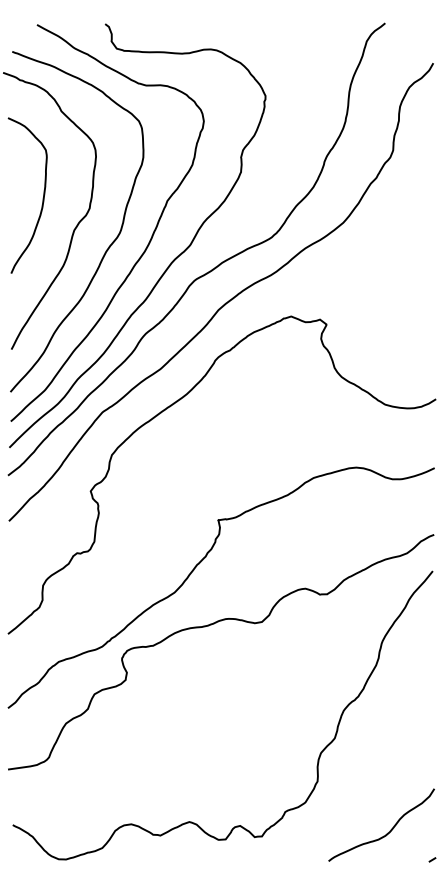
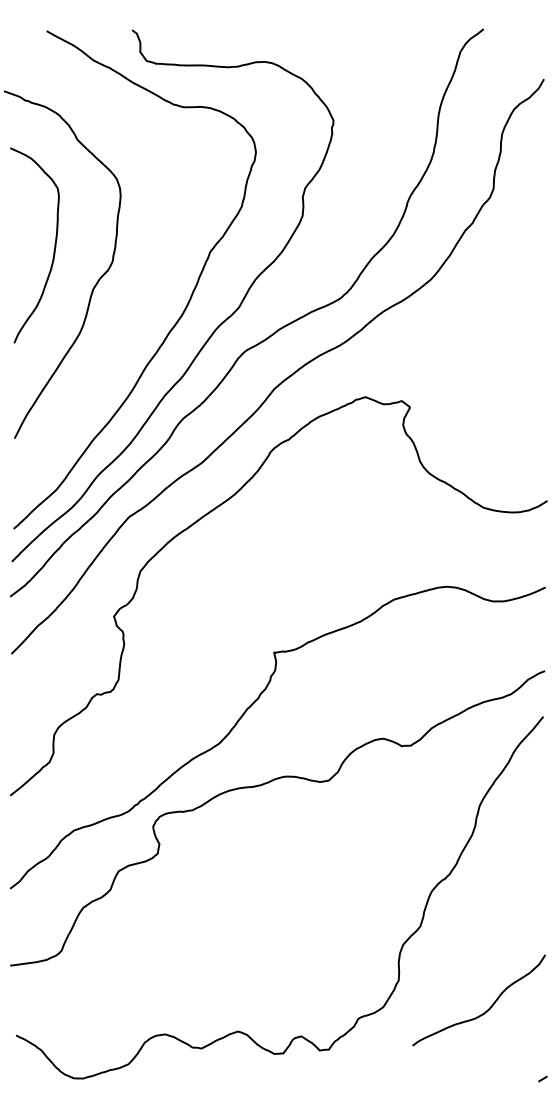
curve: (108, 246) -> (136, 309), removed
curve: (388, 832) -> (487, 1009), moved

